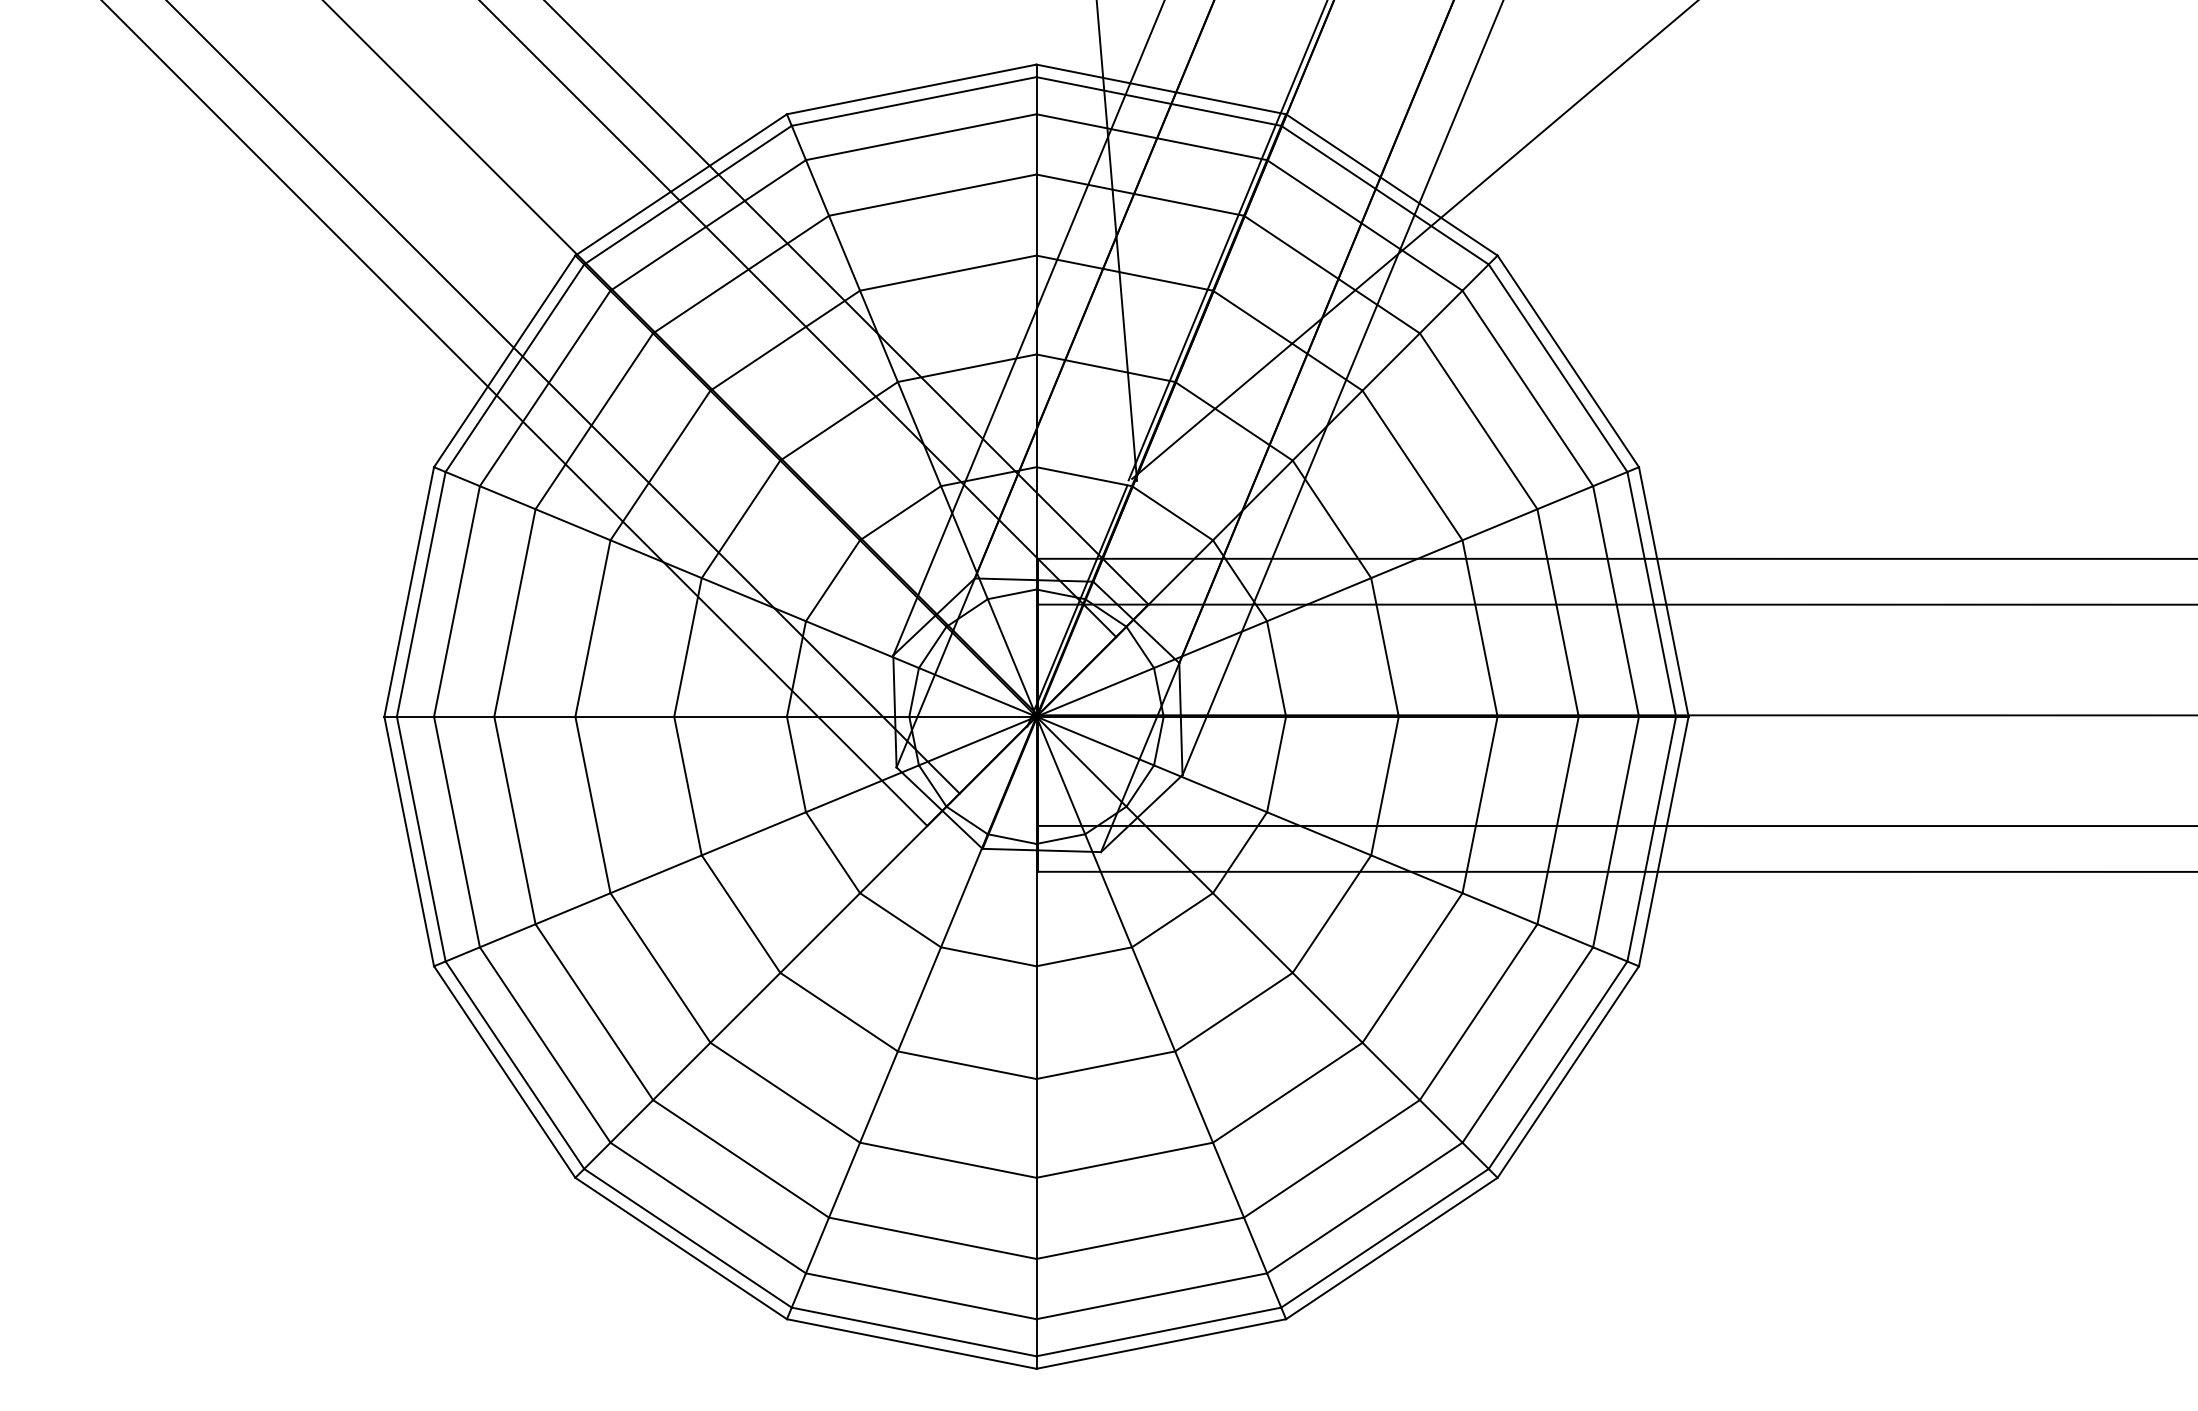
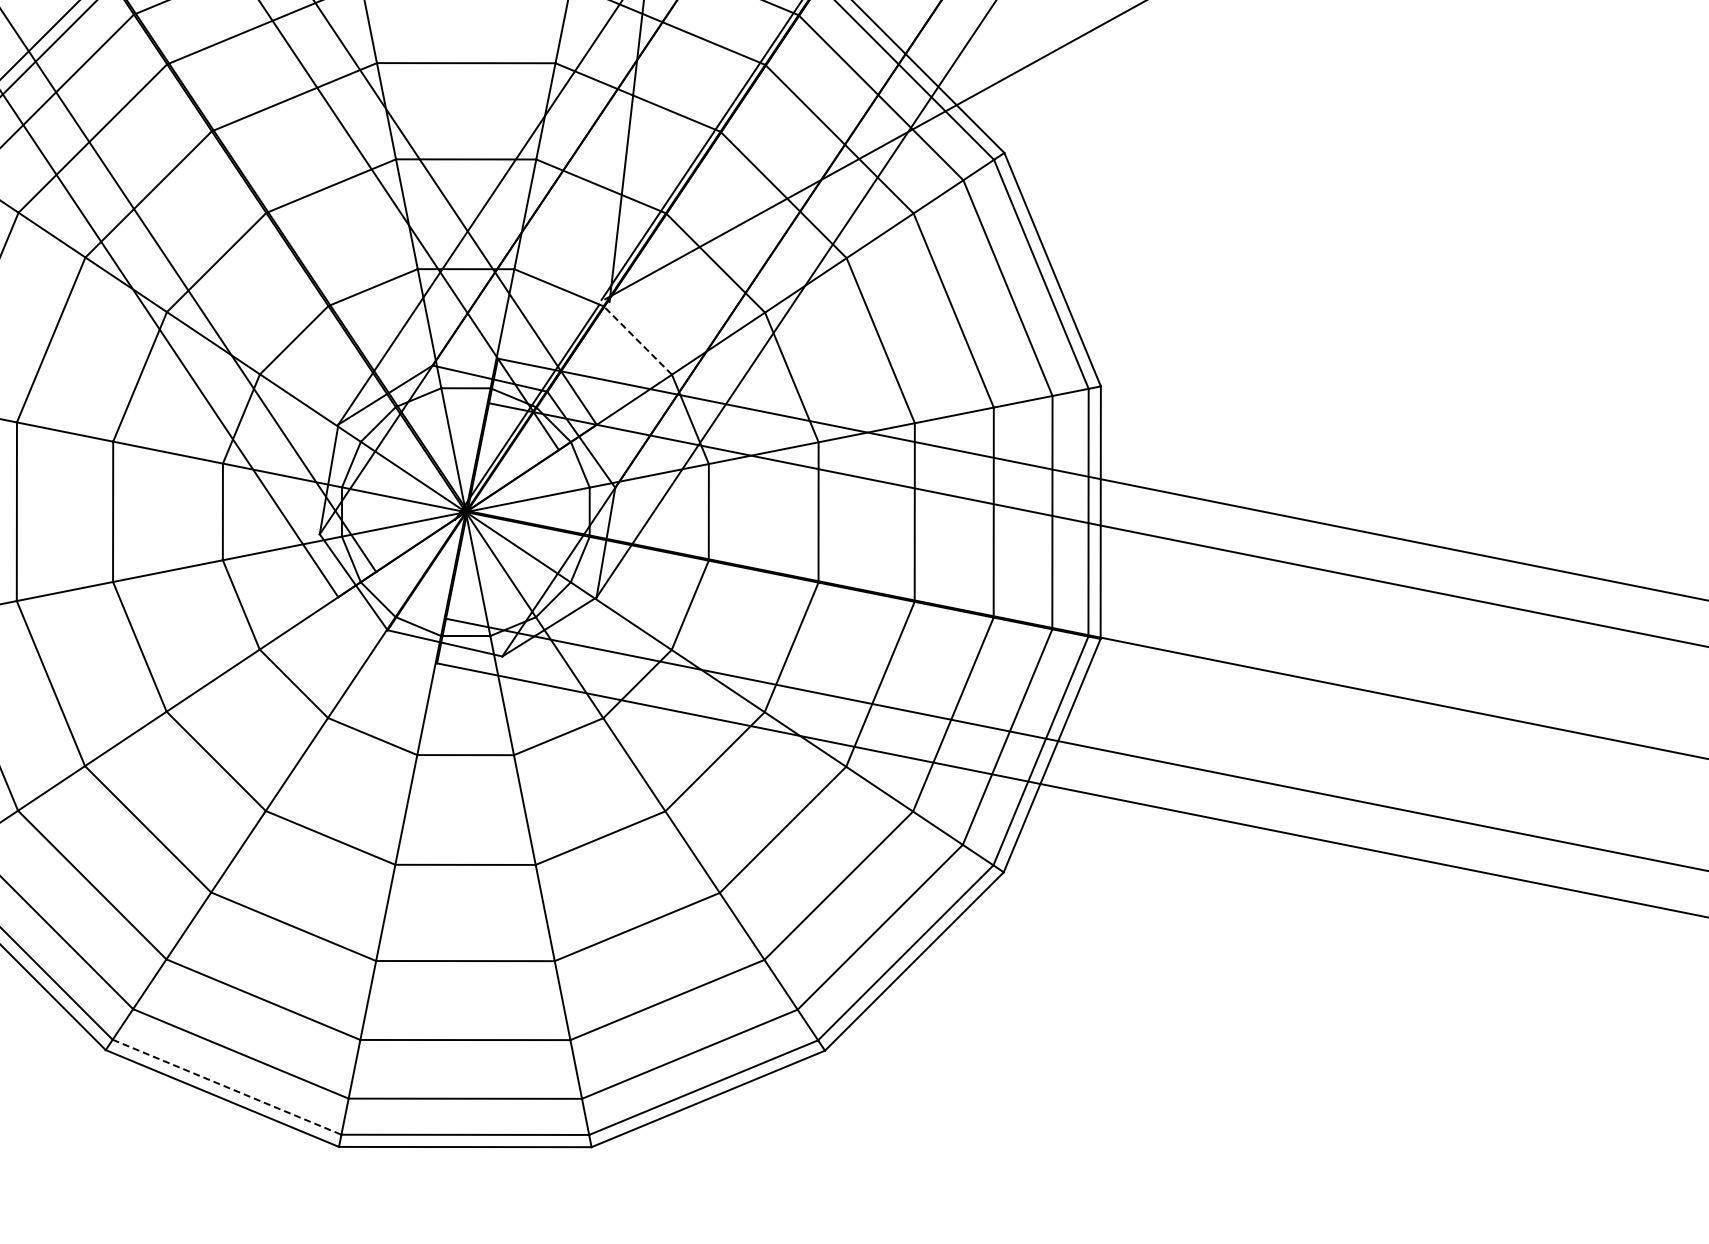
line: (1172, 513) -> (637, 340), solid -> dashed
line: (914, 1331) -> (227, 1086), solid -> dashed

